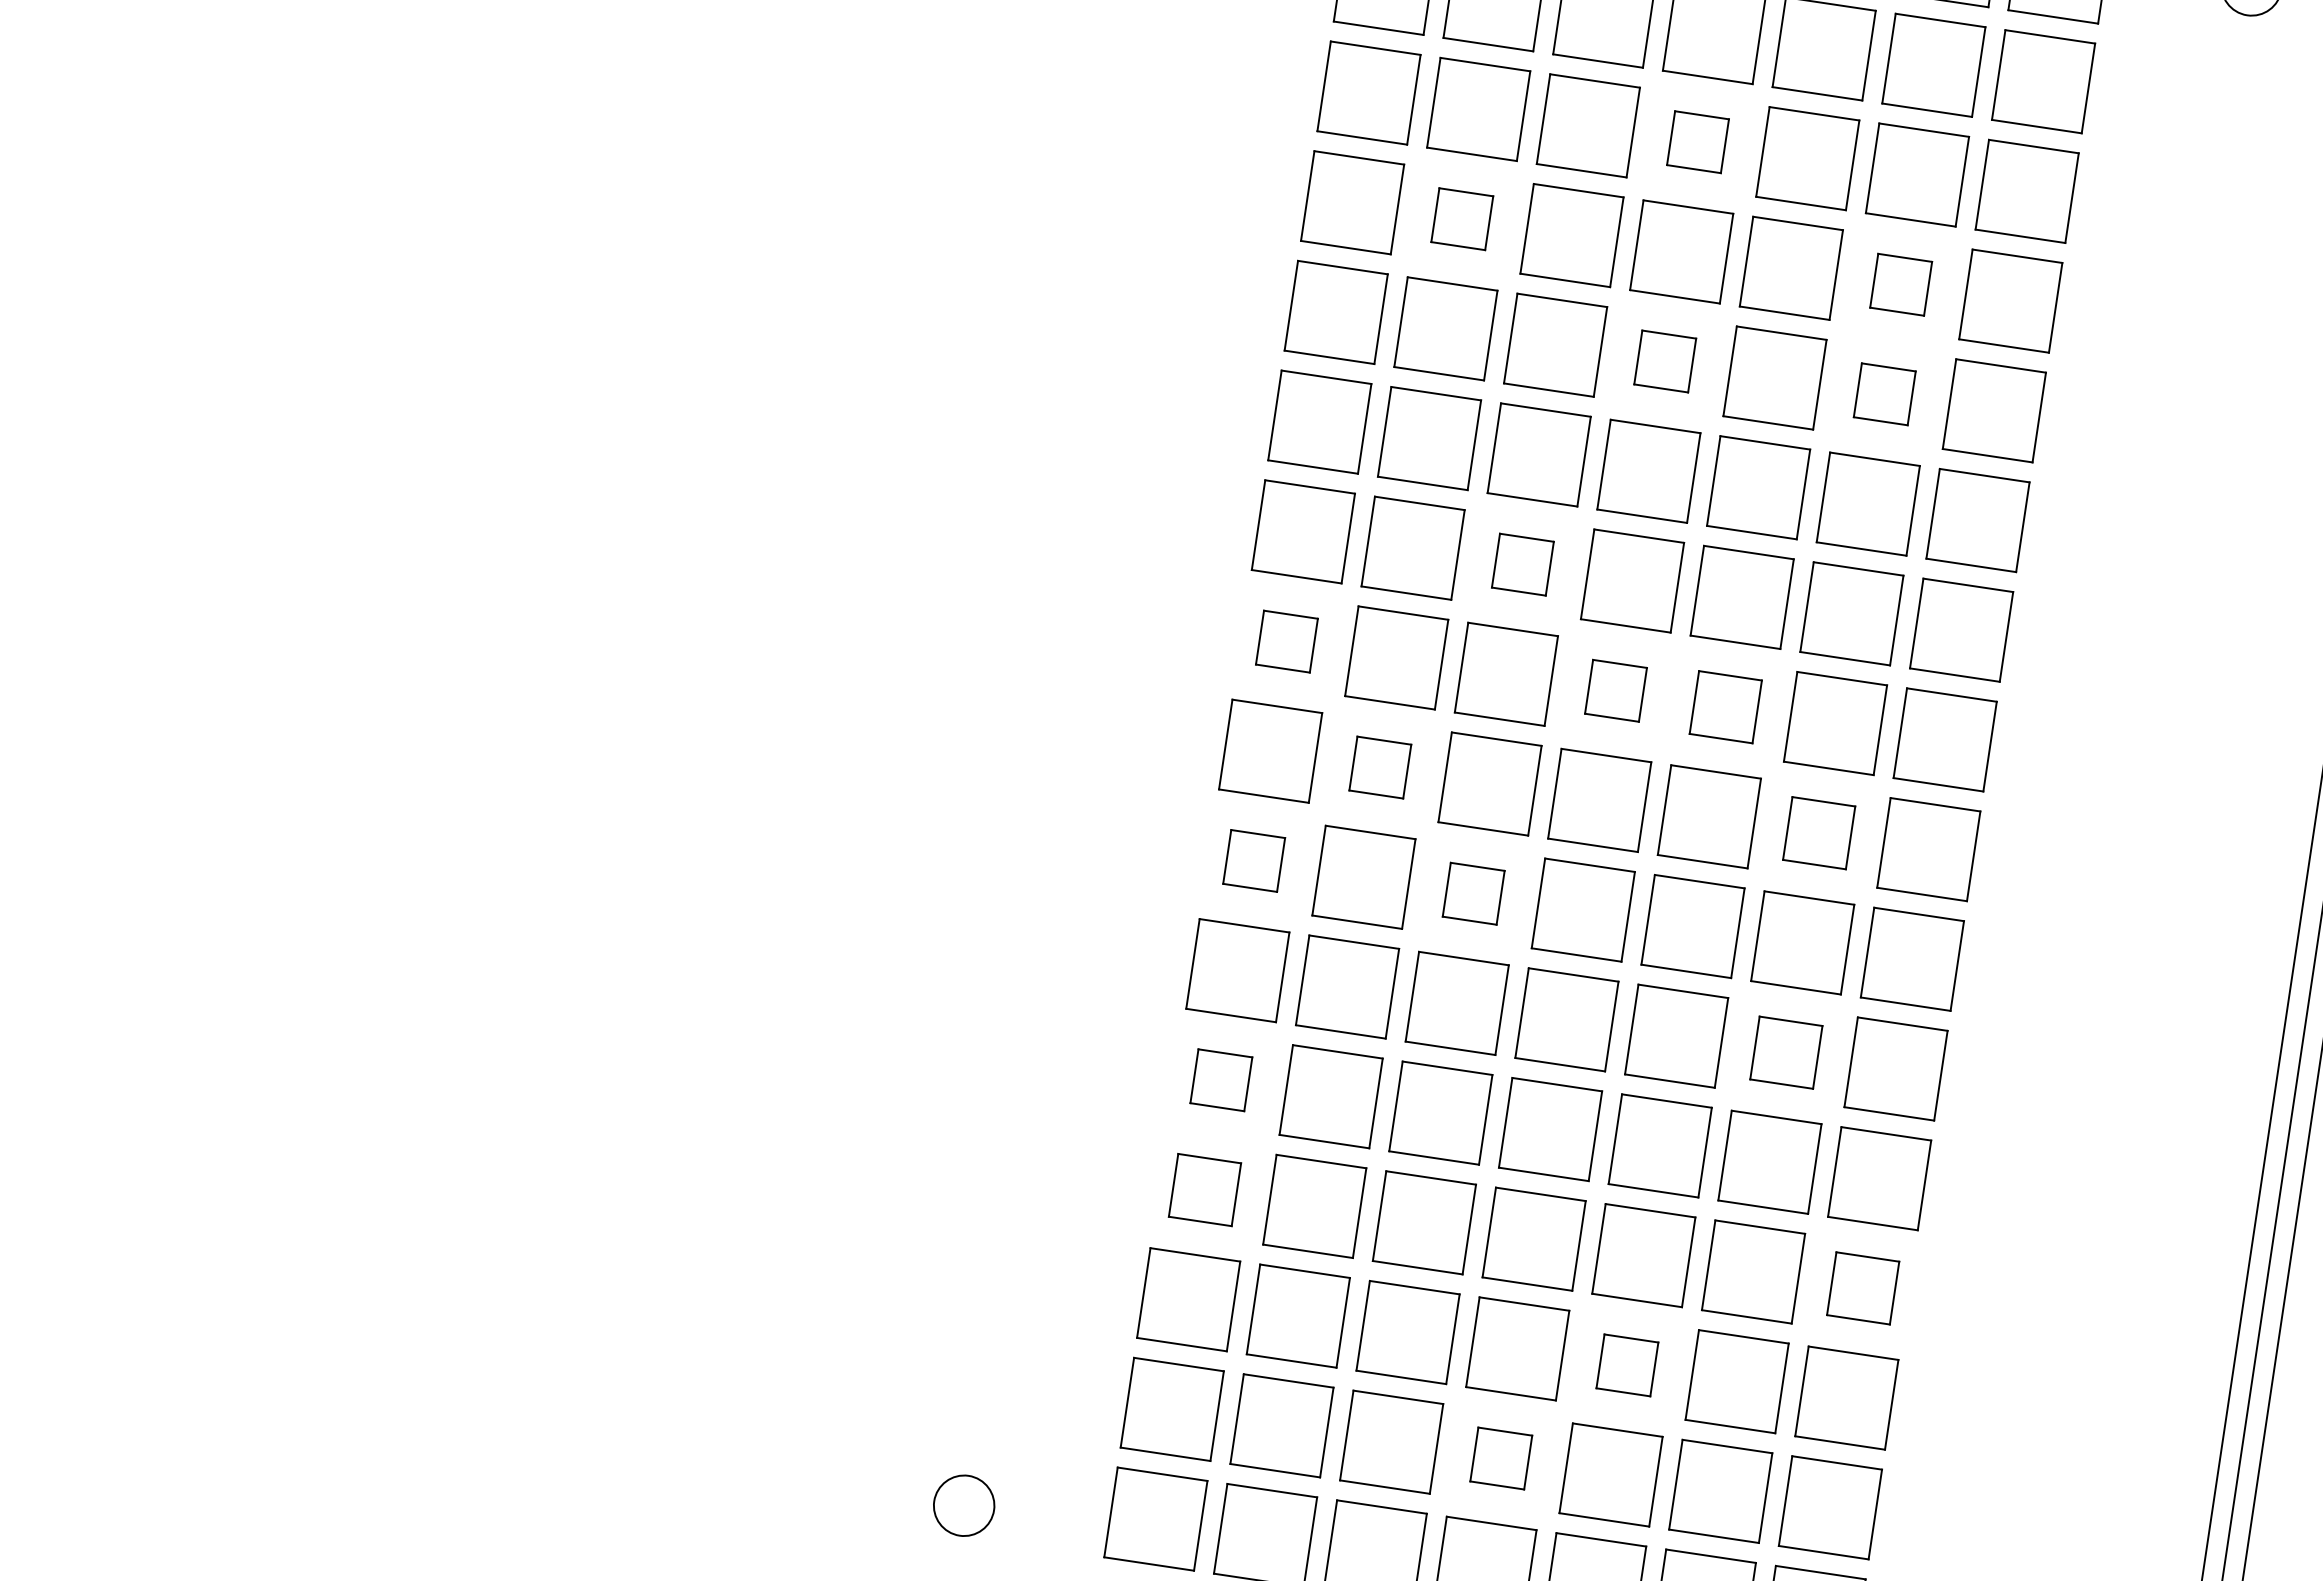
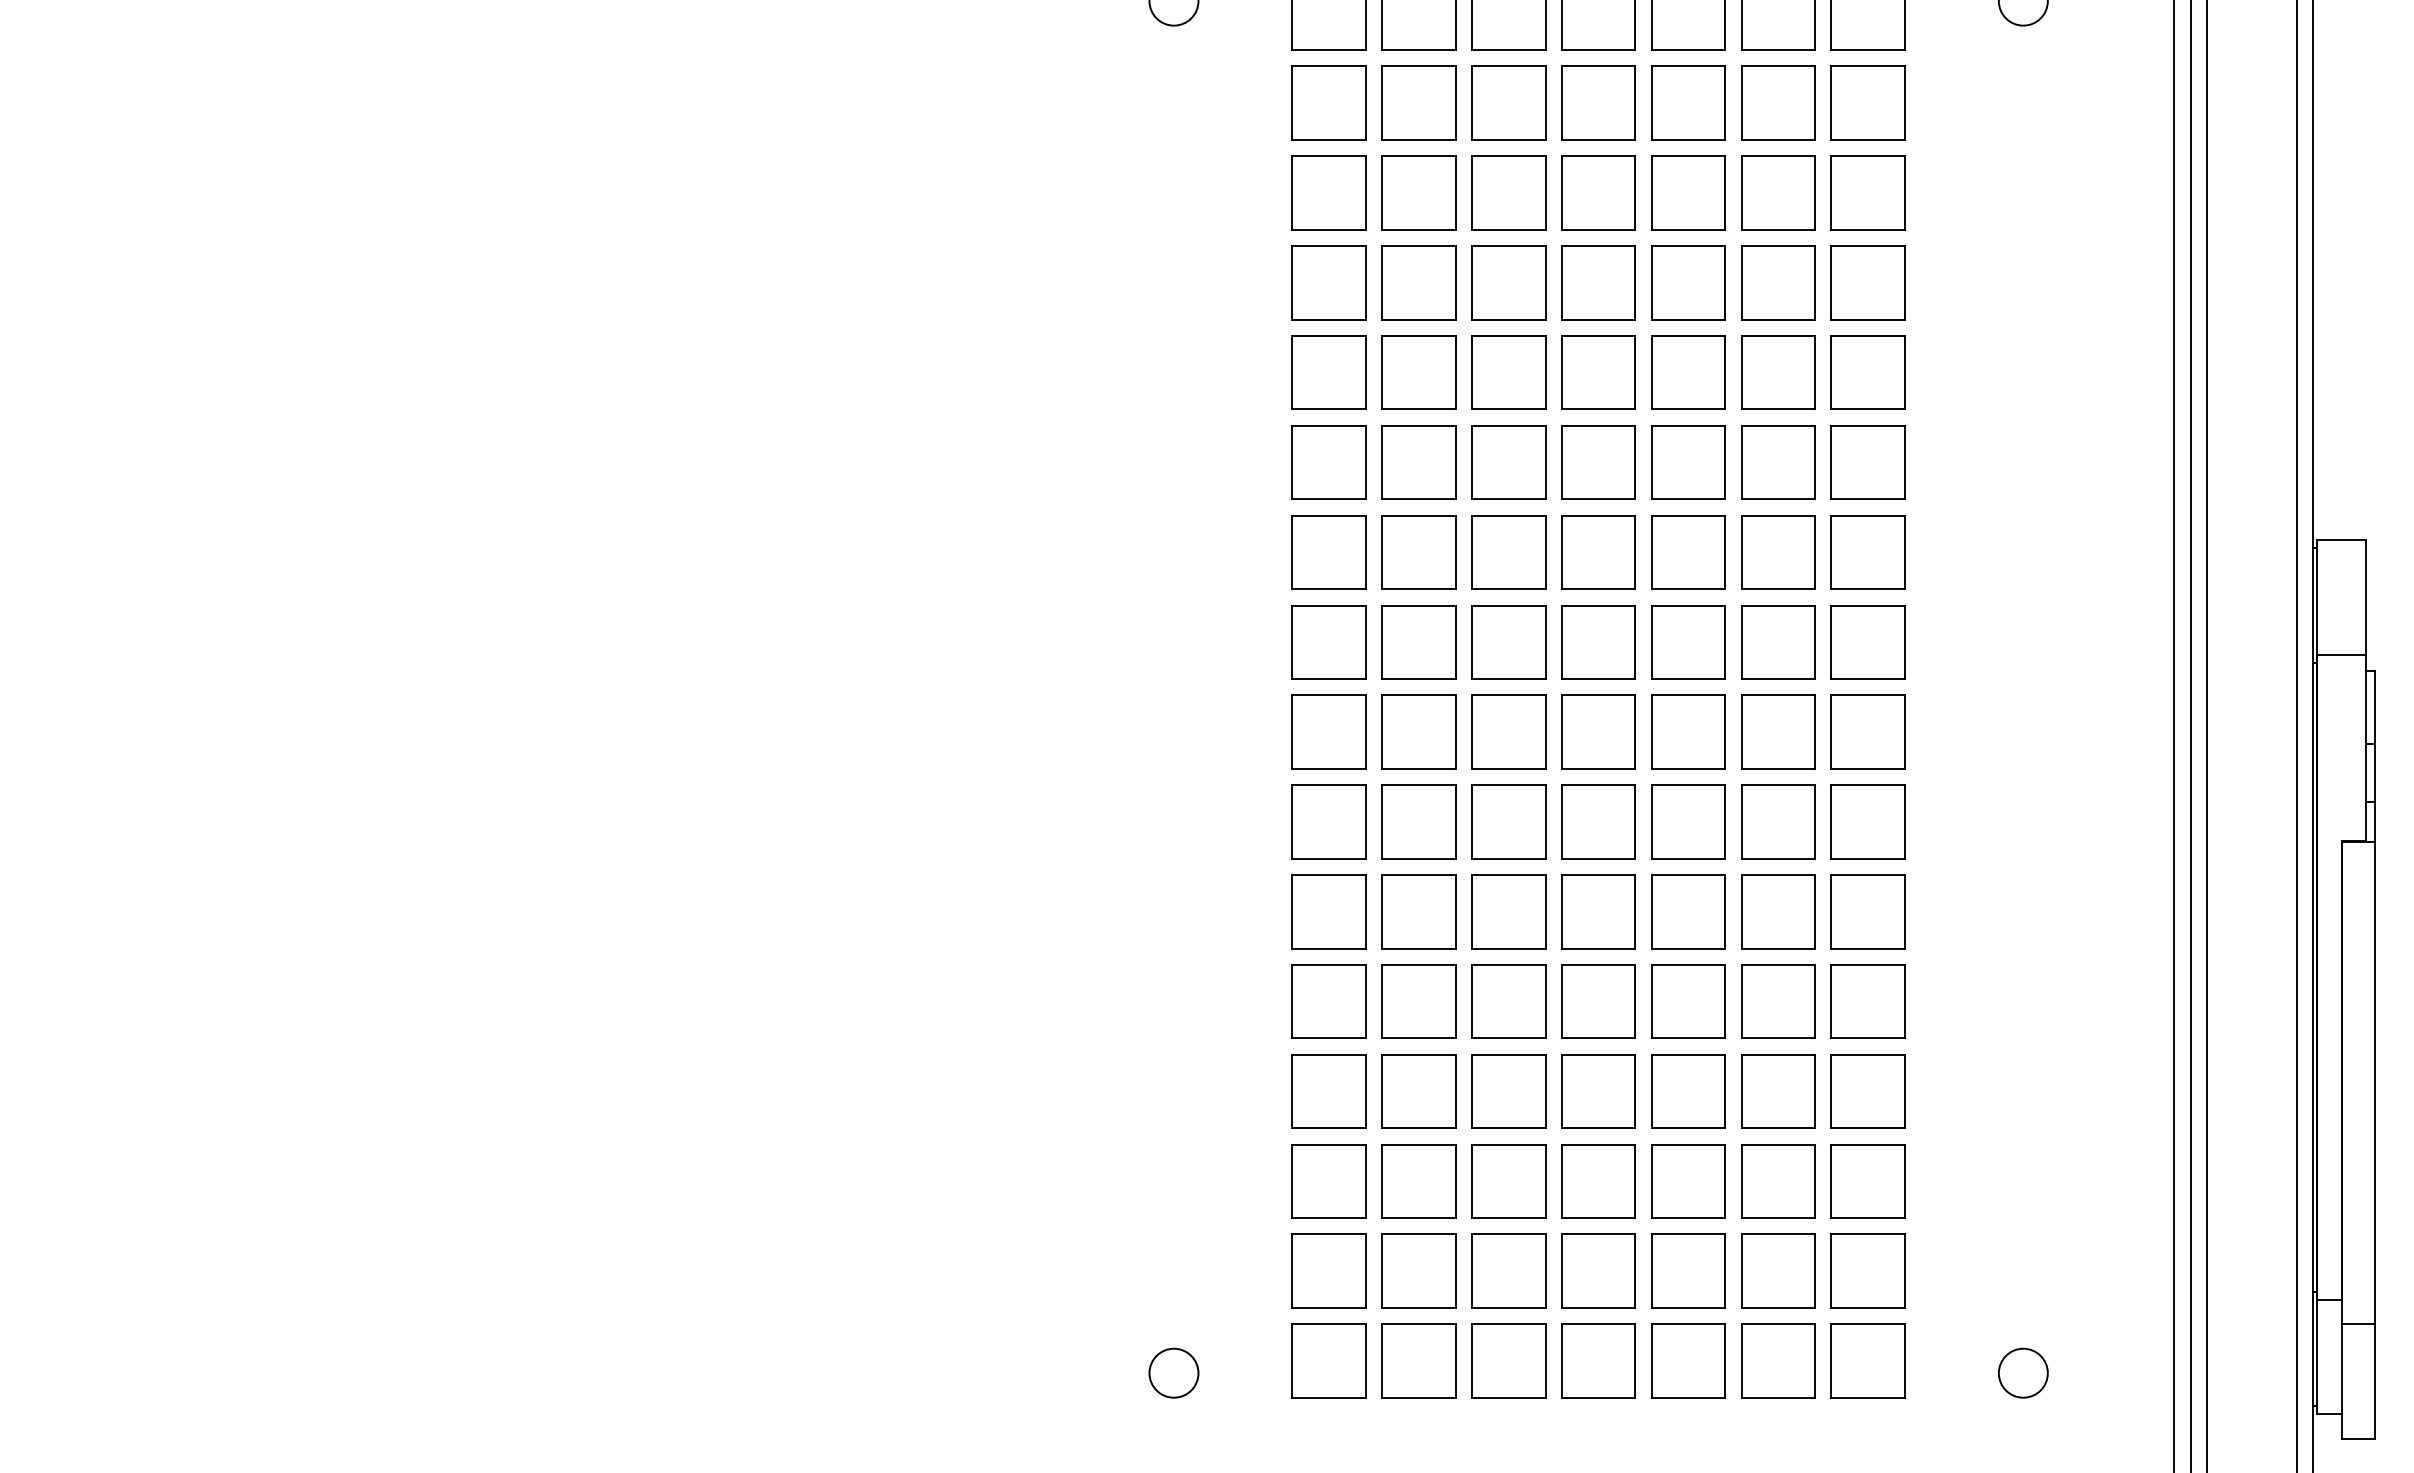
part: (1697, 141) -> (1598, 192), size x1.67
part: (1461, 218) -> (1418, 282), size x1.67
part: (1901, 284) -> (1778, 282), size x1.67
part: (1665, 361) -> (1598, 372), size x1.67
part: (1884, 394) -> (1778, 372), size x1.67
part: (1522, 564) -> (1508, 552), size x1.67
part: (1286, 641) -> (1328, 642), size x1.67
part: (1615, 691) -> (1598, 642), size x1.67
part: (1725, 707) -> (1688, 642), size x1.43
part: (1379, 766) -> (1418, 731), size x1.67
part: (1819, 832) -> (1778, 731), size x1.43
part: (1253, 860) -> (1328, 821), size x1.67
part: (1473, 893) -> (1508, 821), size x1.67
part: (1786, 1052) -> (1778, 911), size x1.43
part: (1220, 1080) -> (1328, 1001), size x1.67
part: (1204, 1189) -> (1328, 1091), size x1.43
part: (1862, 1288) -> (1867, 1091), size x1.43
part: (1627, 1365) -> (1688, 1181), size x1.67
part: (1501, 1457) -> (1598, 1270), size x1.67

